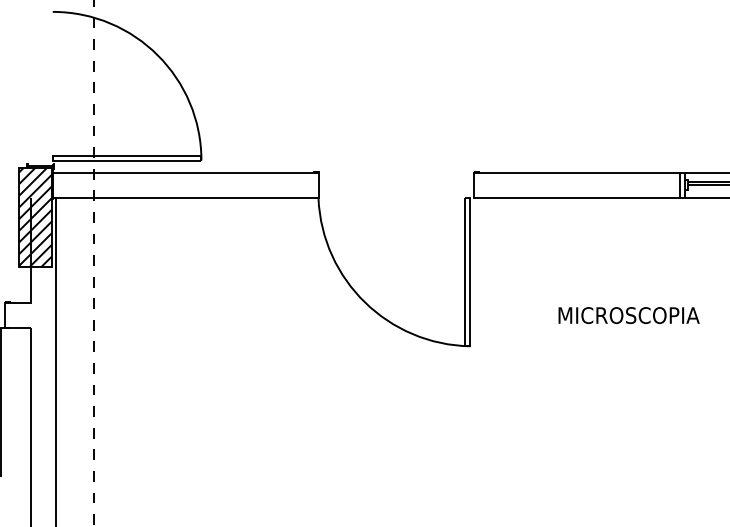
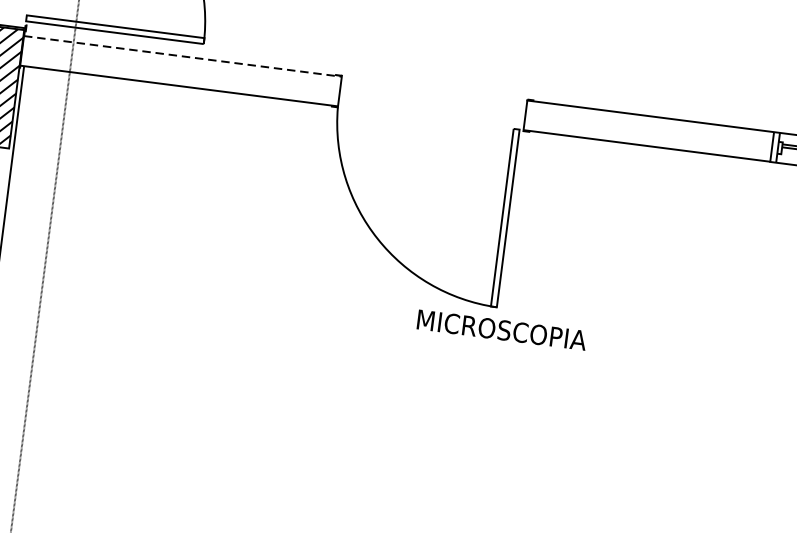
line: (185, 172) -> (182, 55), solid -> dashed
text: (628, 315) -> (501, 330), moved

